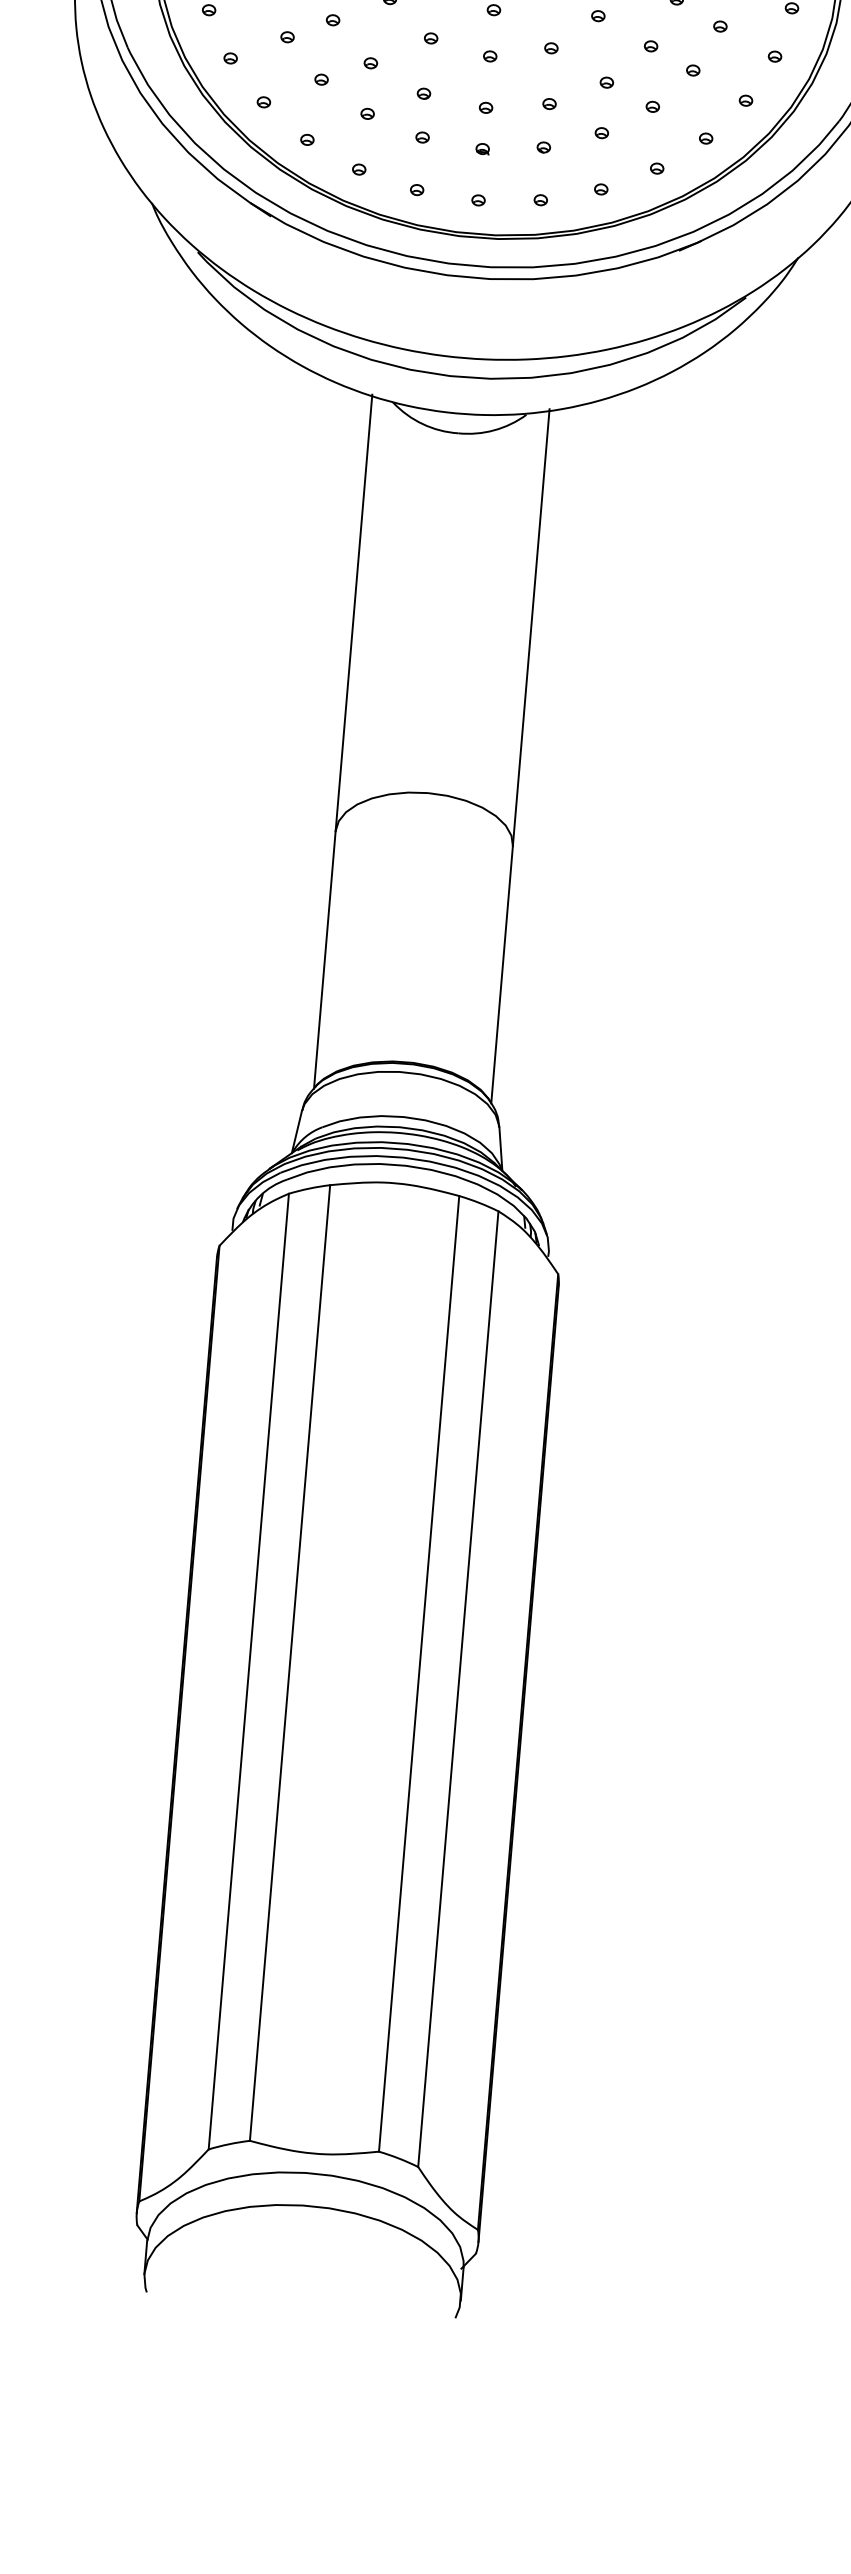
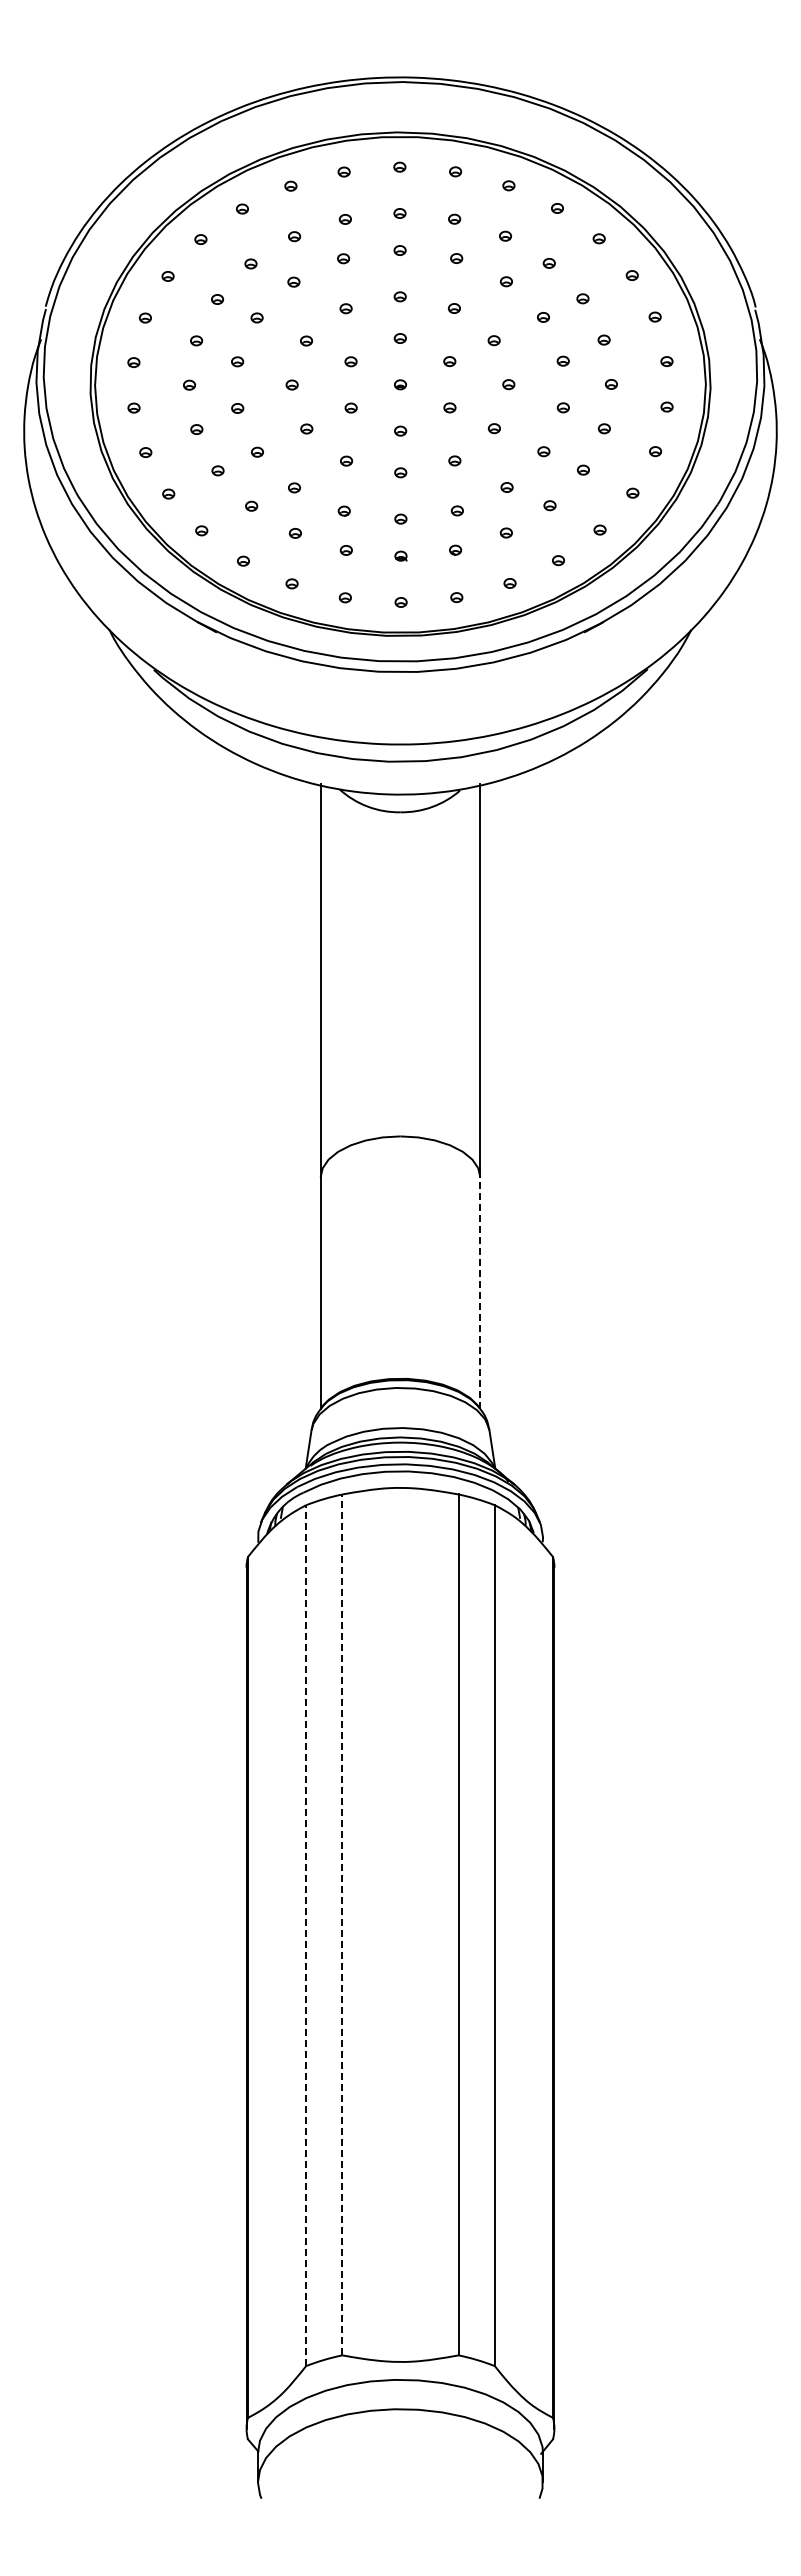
line: (502, 974) -> (480, 1293), solid -> dashed
line: (290, 1662) -> (342, 1924), solid -> dashed
line: (249, 1671) -> (306, 1935), solid -> dashed

